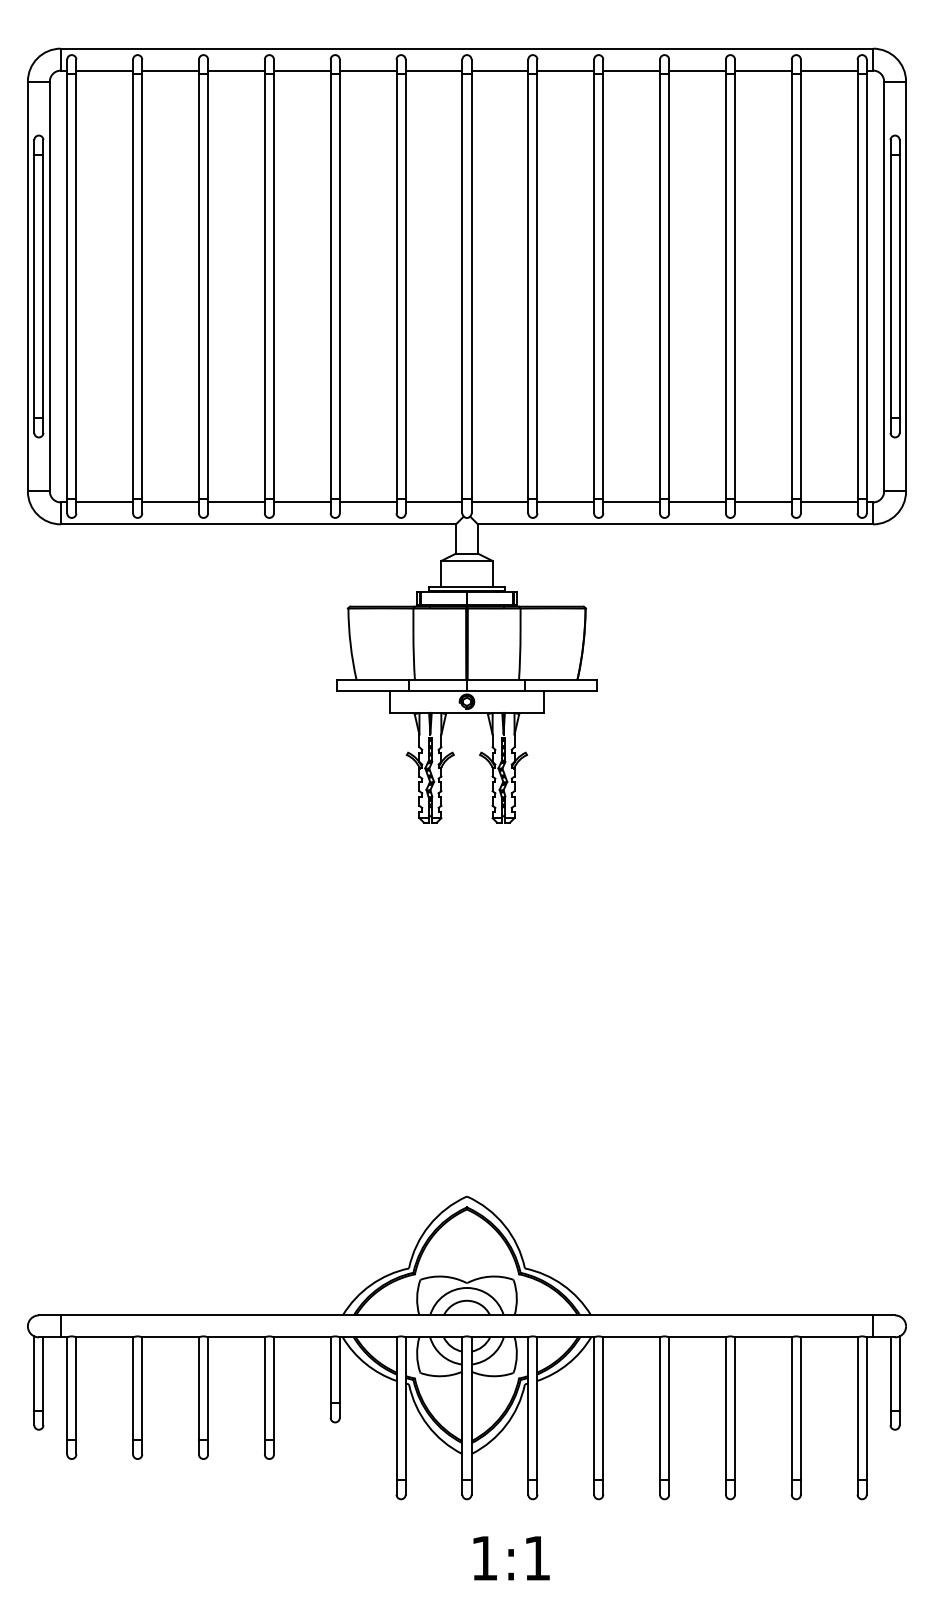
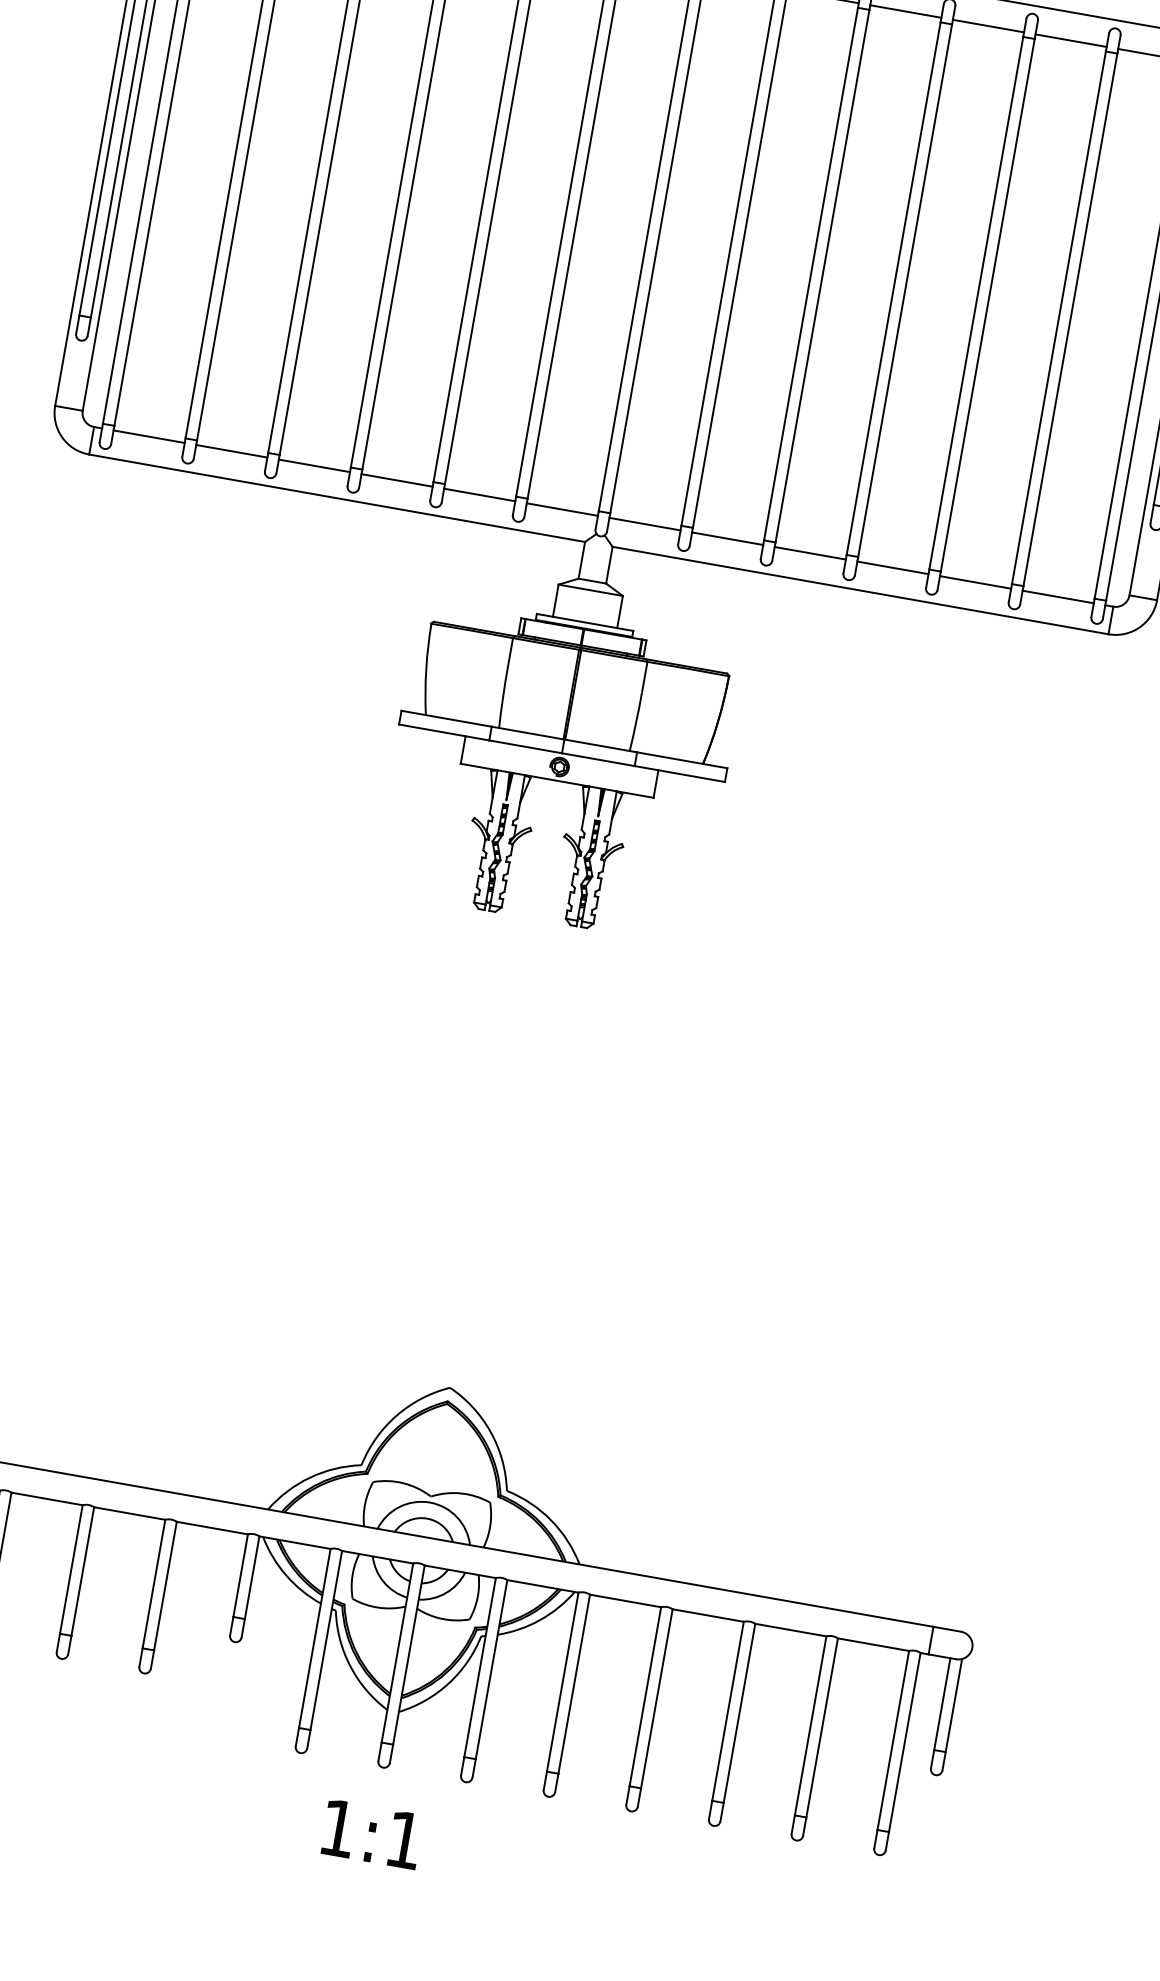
text: (511, 1558) -> (372, 1834), moved

